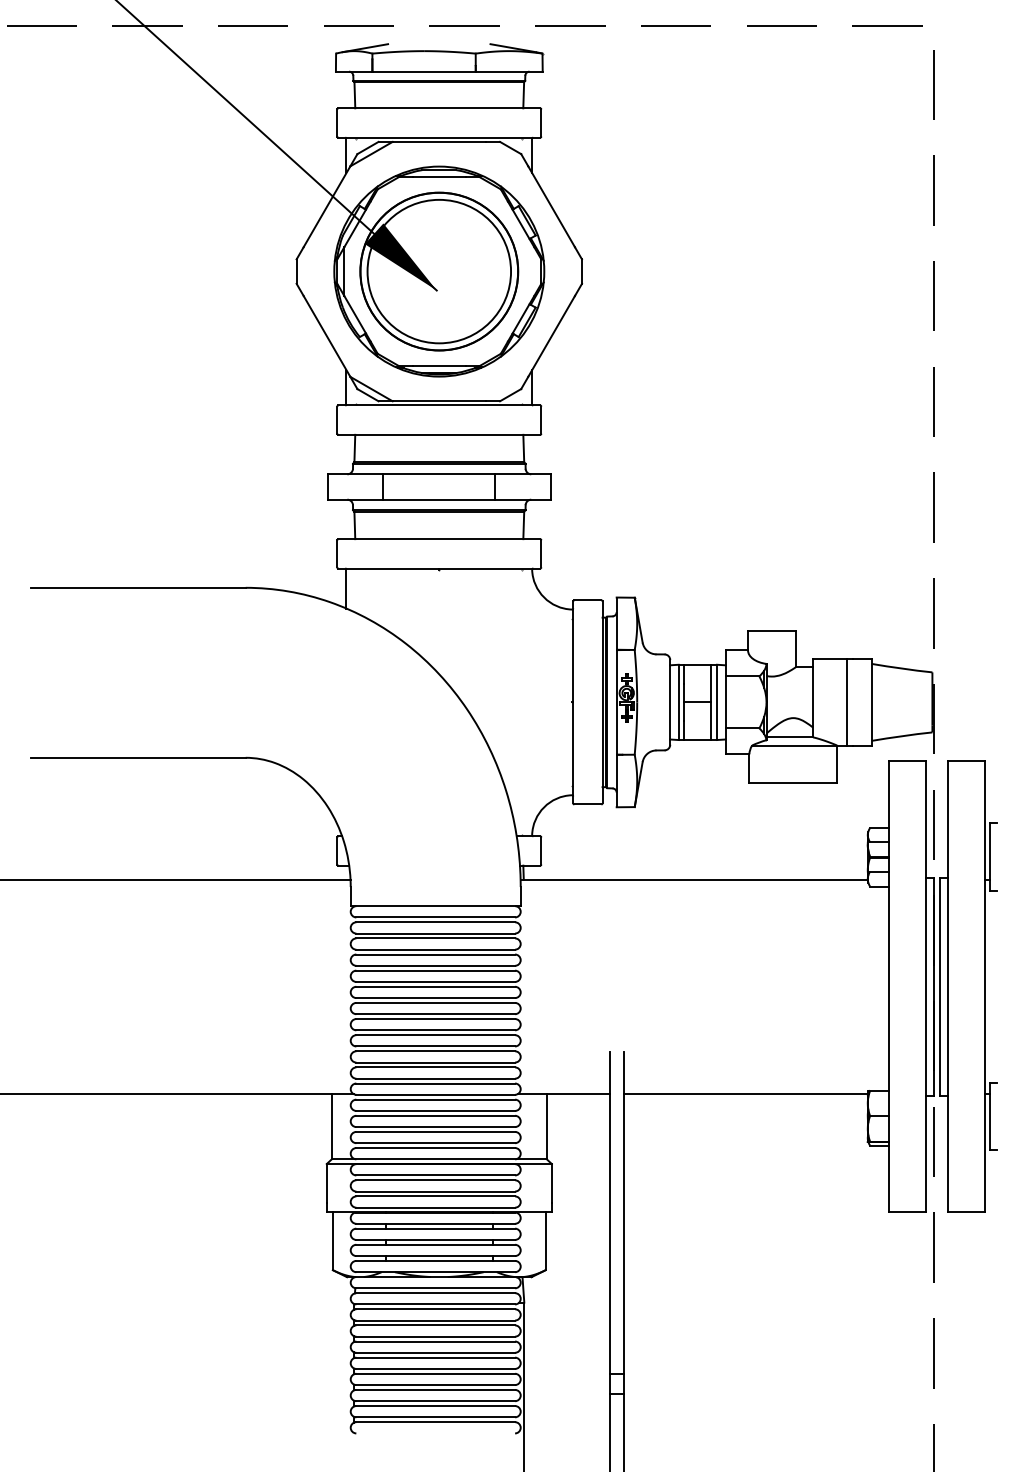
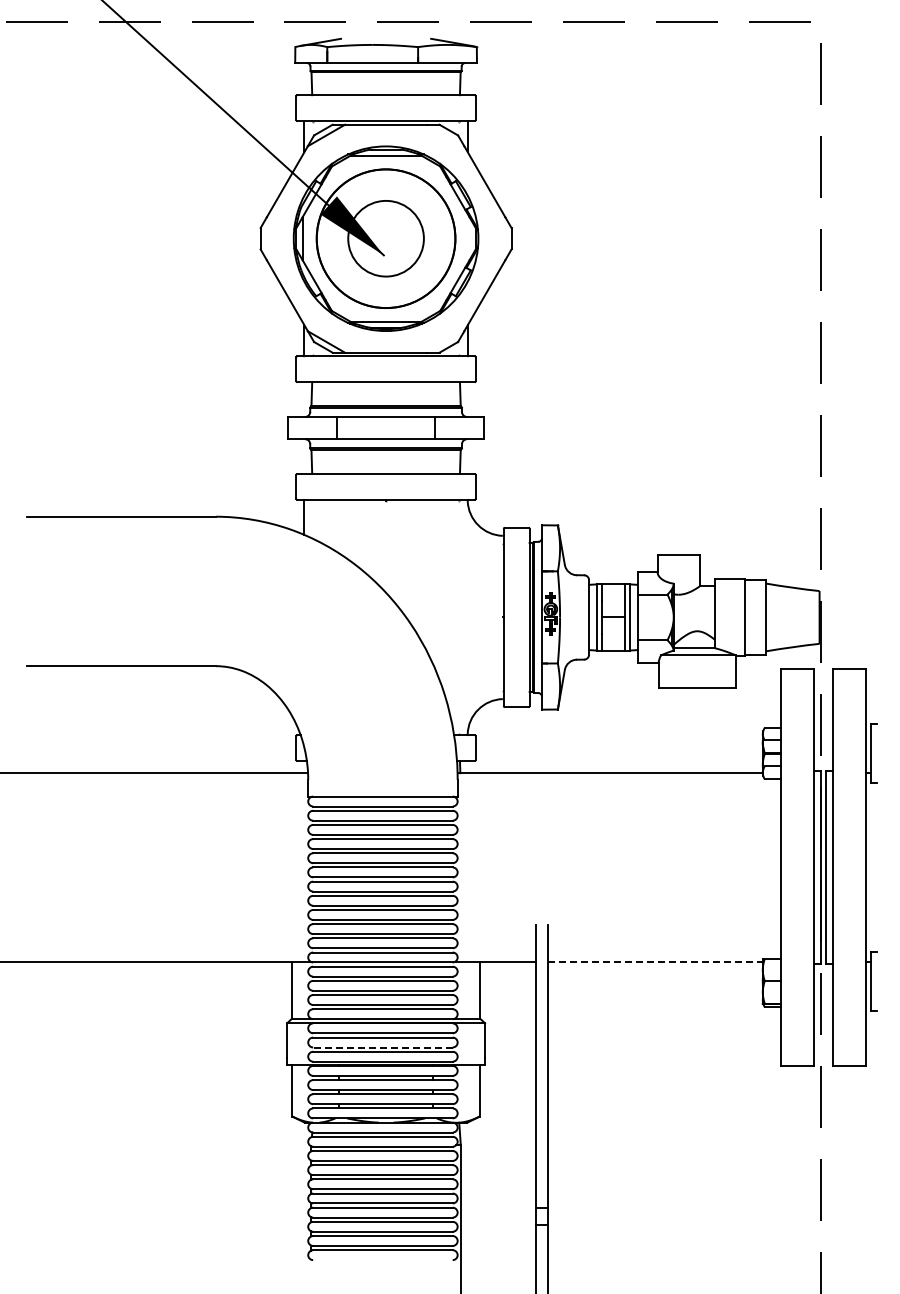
circle: (439, 271) -> (386, 238), size x0.6
line: (746, 1093) -> (656, 961), solid -> dashed
line: (435, 1191) -> (382, 1047), solid -> dashed

